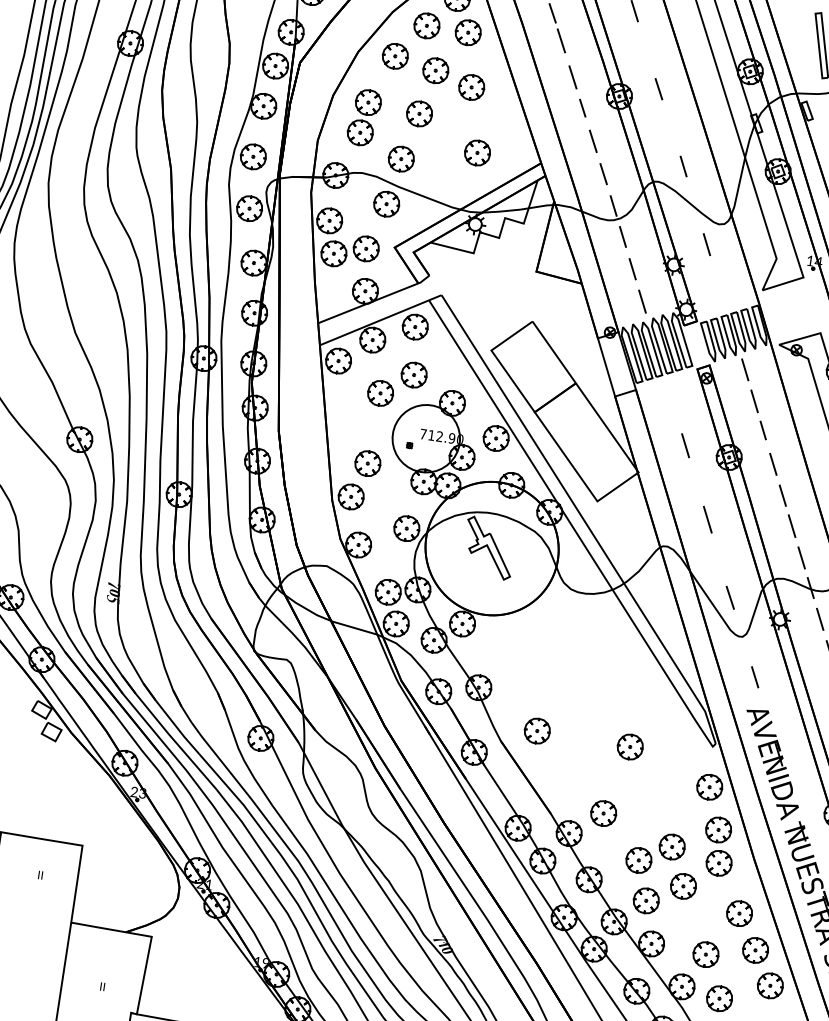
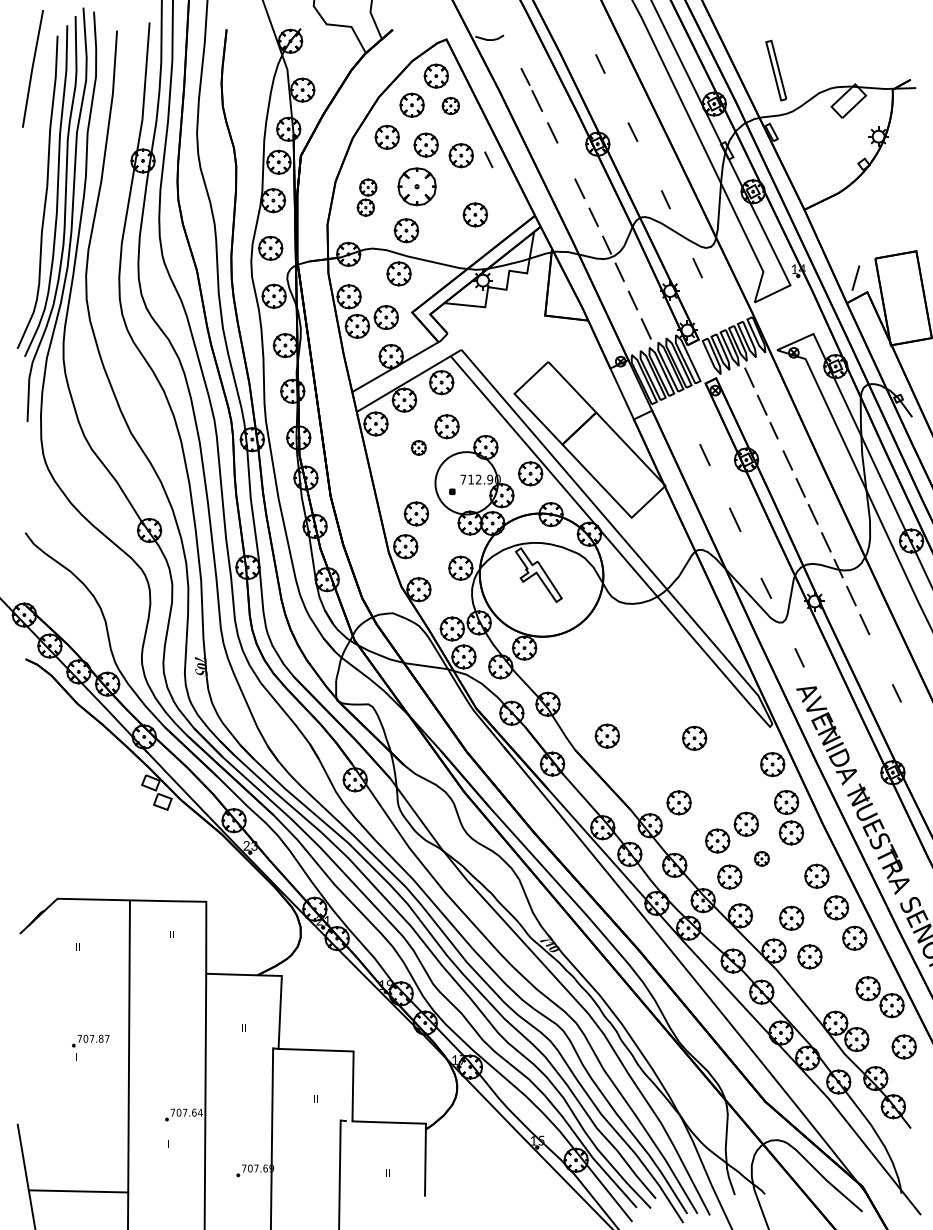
part: (467, 32) -> (450, 105), size x0.7
line: (582, 107) -> (488, 159), moved
part: (418, 113) -> (416, 186), size x1.6
part: (363, 117) -> (366, 197), size x0.7
part: (380, 392) -> (418, 447), size x0.6
part: (683, 885) -> (761, 858), size x0.6

